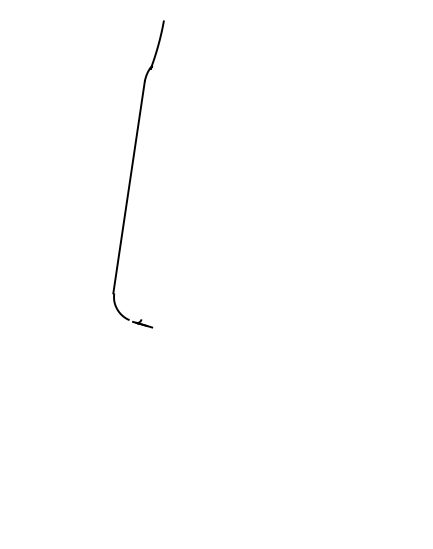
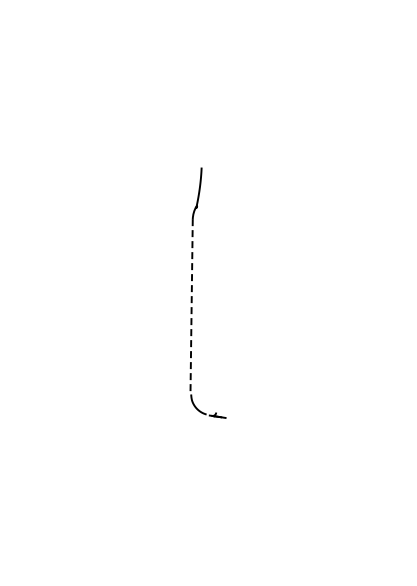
line: (128, 186) -> (191, 306), solid -> dashed

